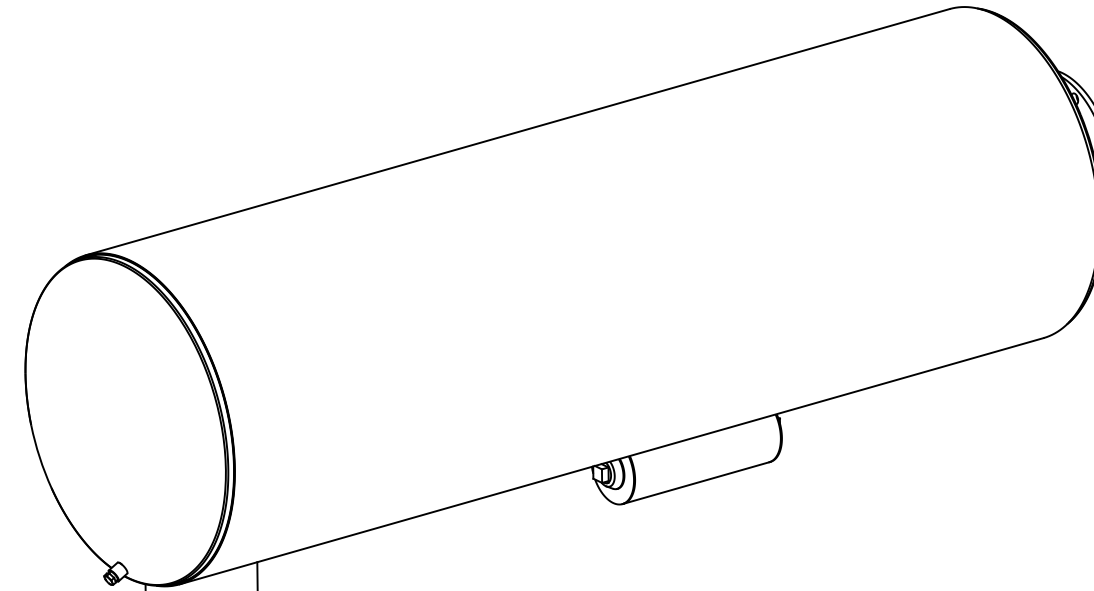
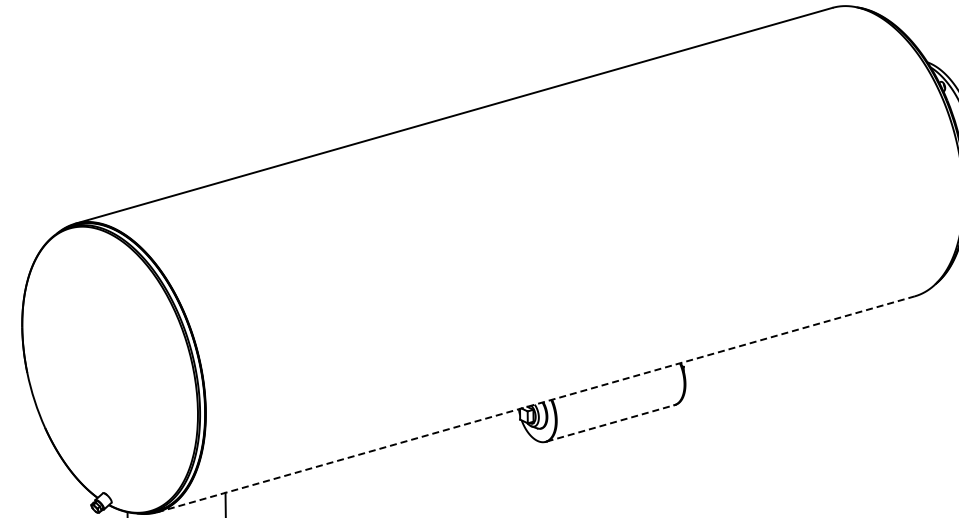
line: (612, 461) -> (536, 404), solid -> dashed
line: (696, 483) -> (610, 423), solid -> dashed

